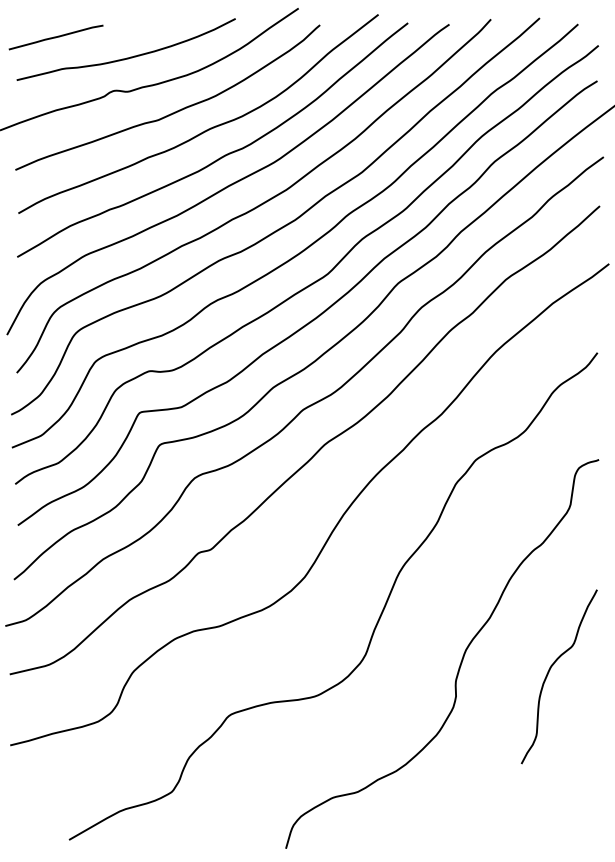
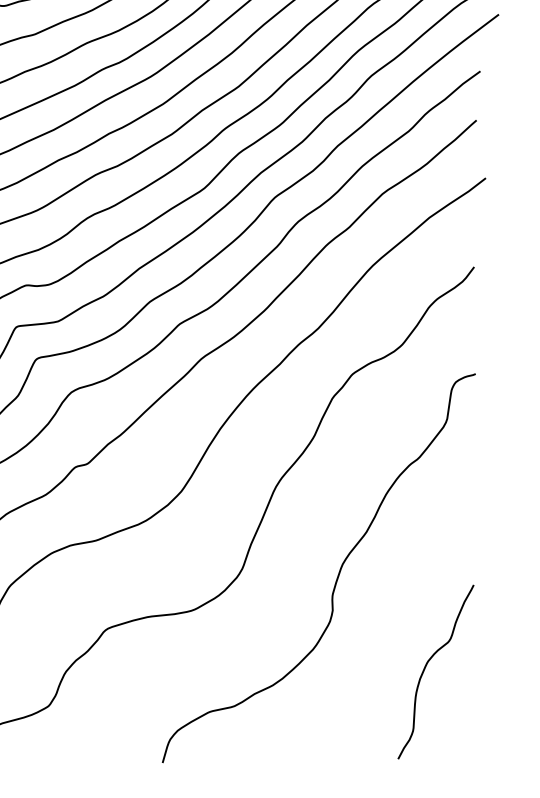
curve: (549, 672) -> (426, 667), moved

